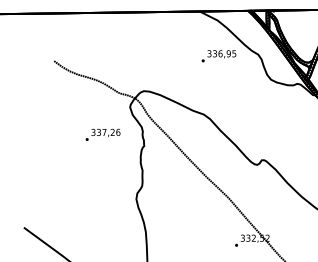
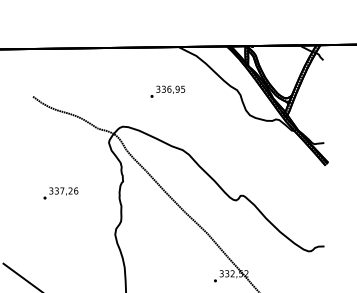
text: (218, 55) -> (167, 91), moved
text: (102, 134) -> (60, 193), moved

